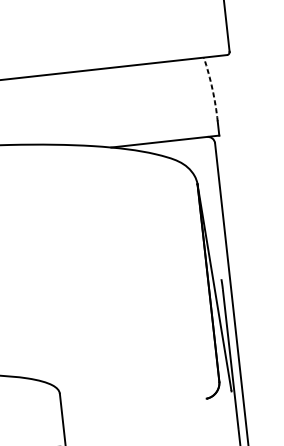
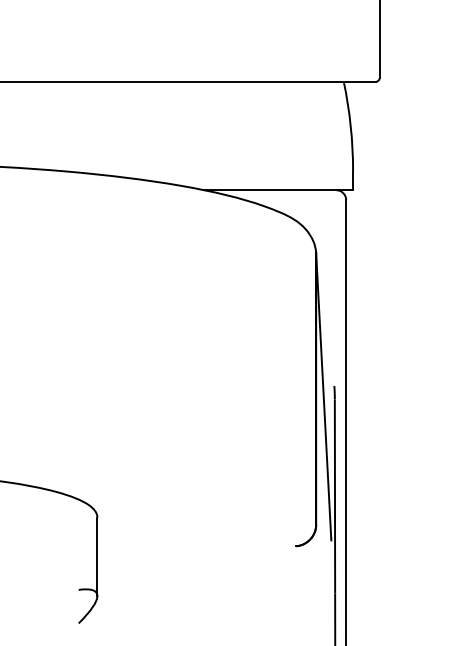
arc: (212, 88) -> (350, 125), dashed -> solid

